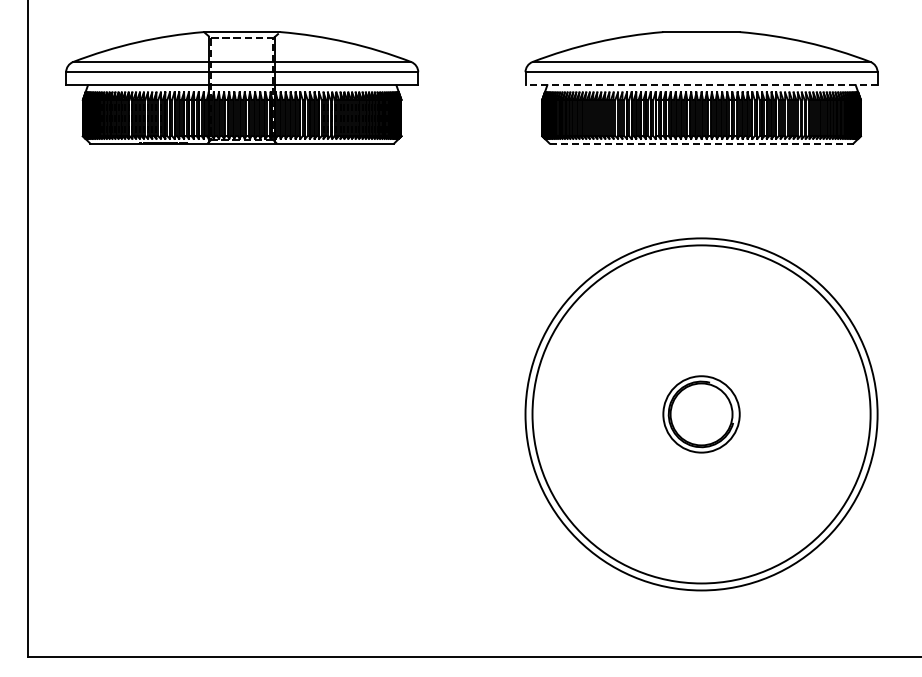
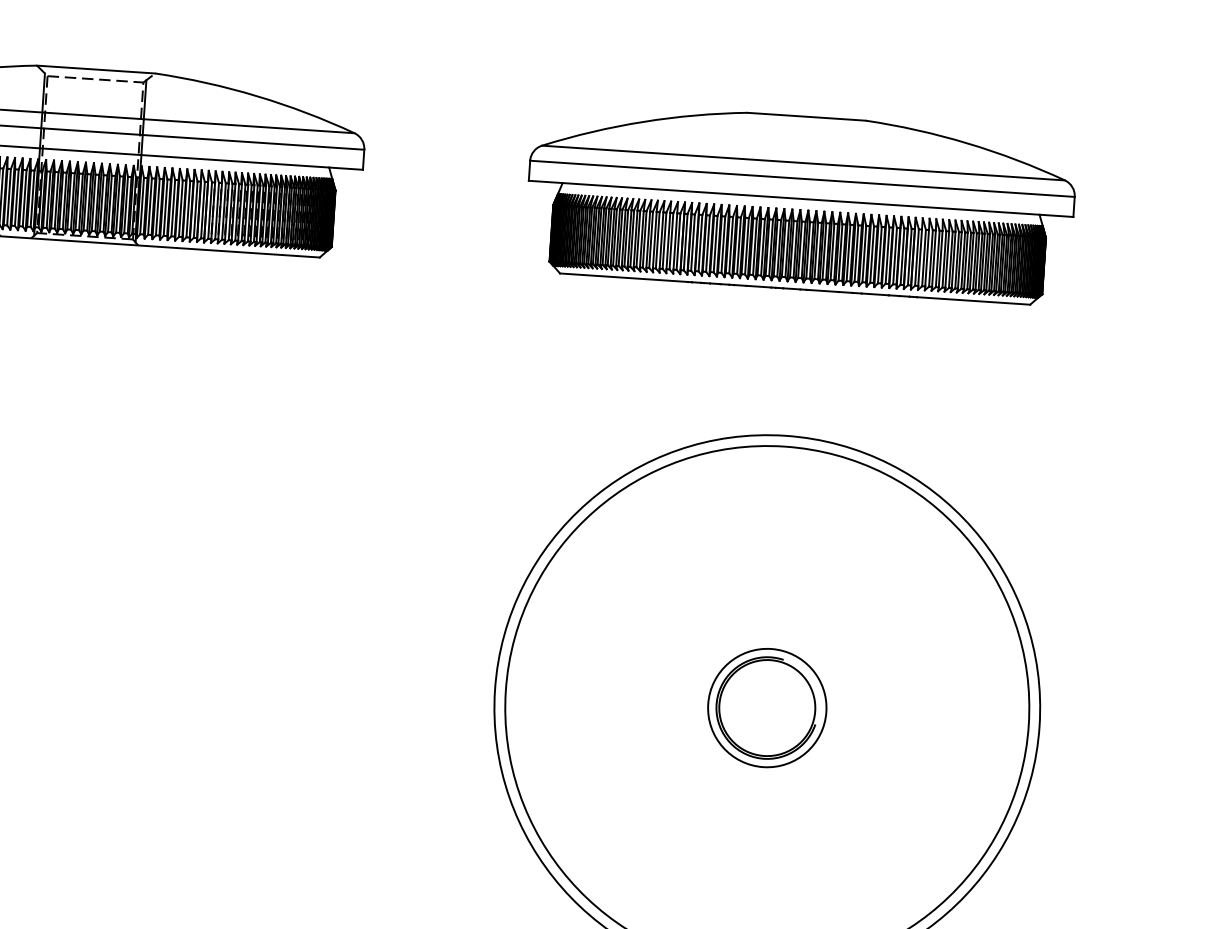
line: (701, 85) -> (801, 199), dashed -> solid
line: (701, 143) -> (795, 289), dashed -> solid

